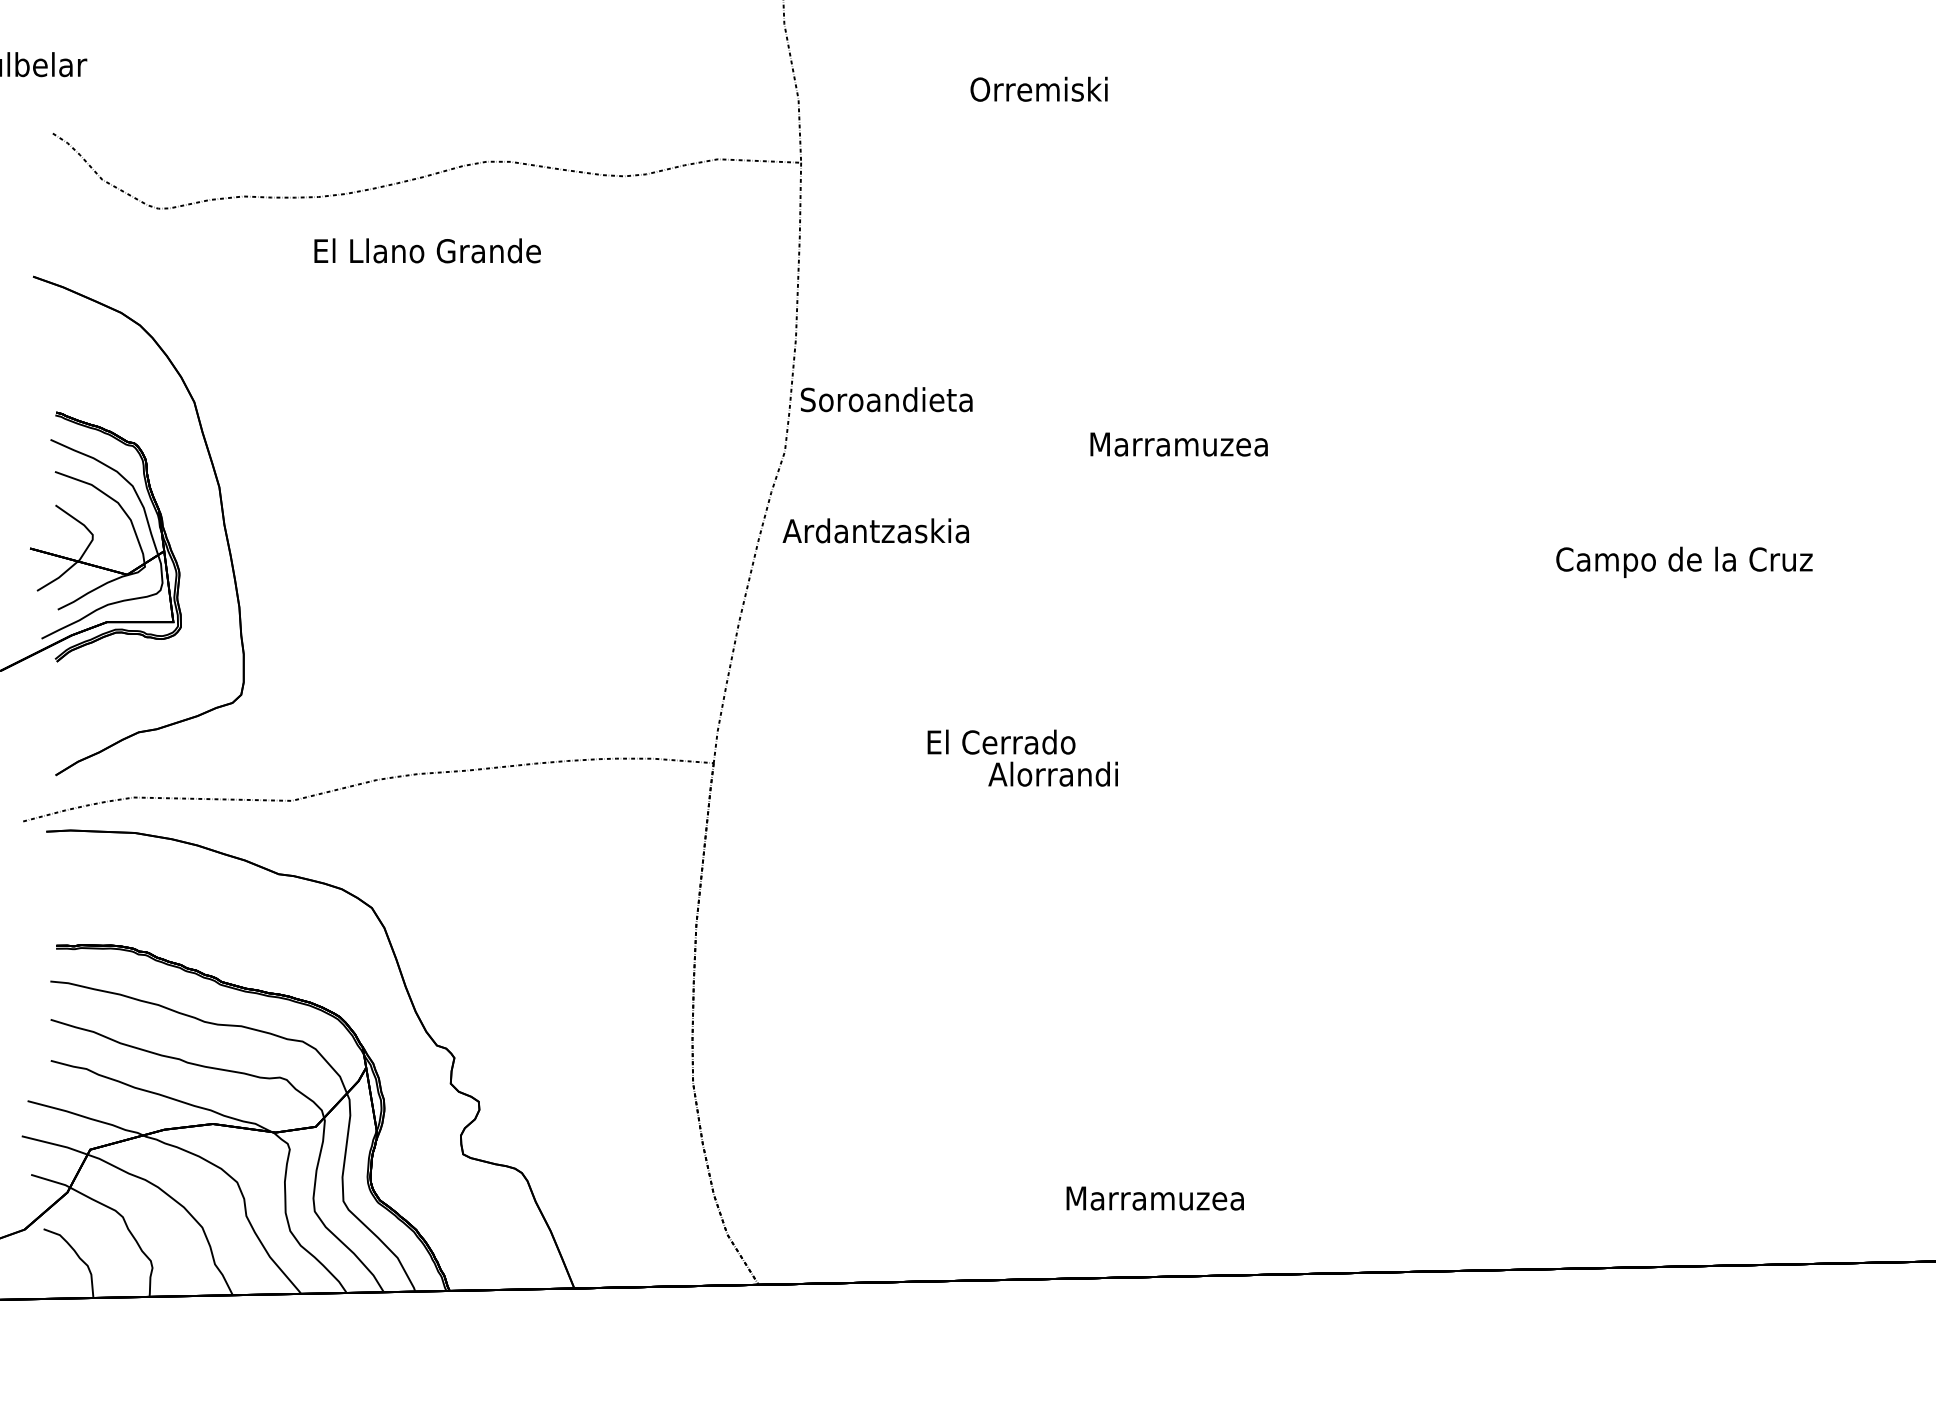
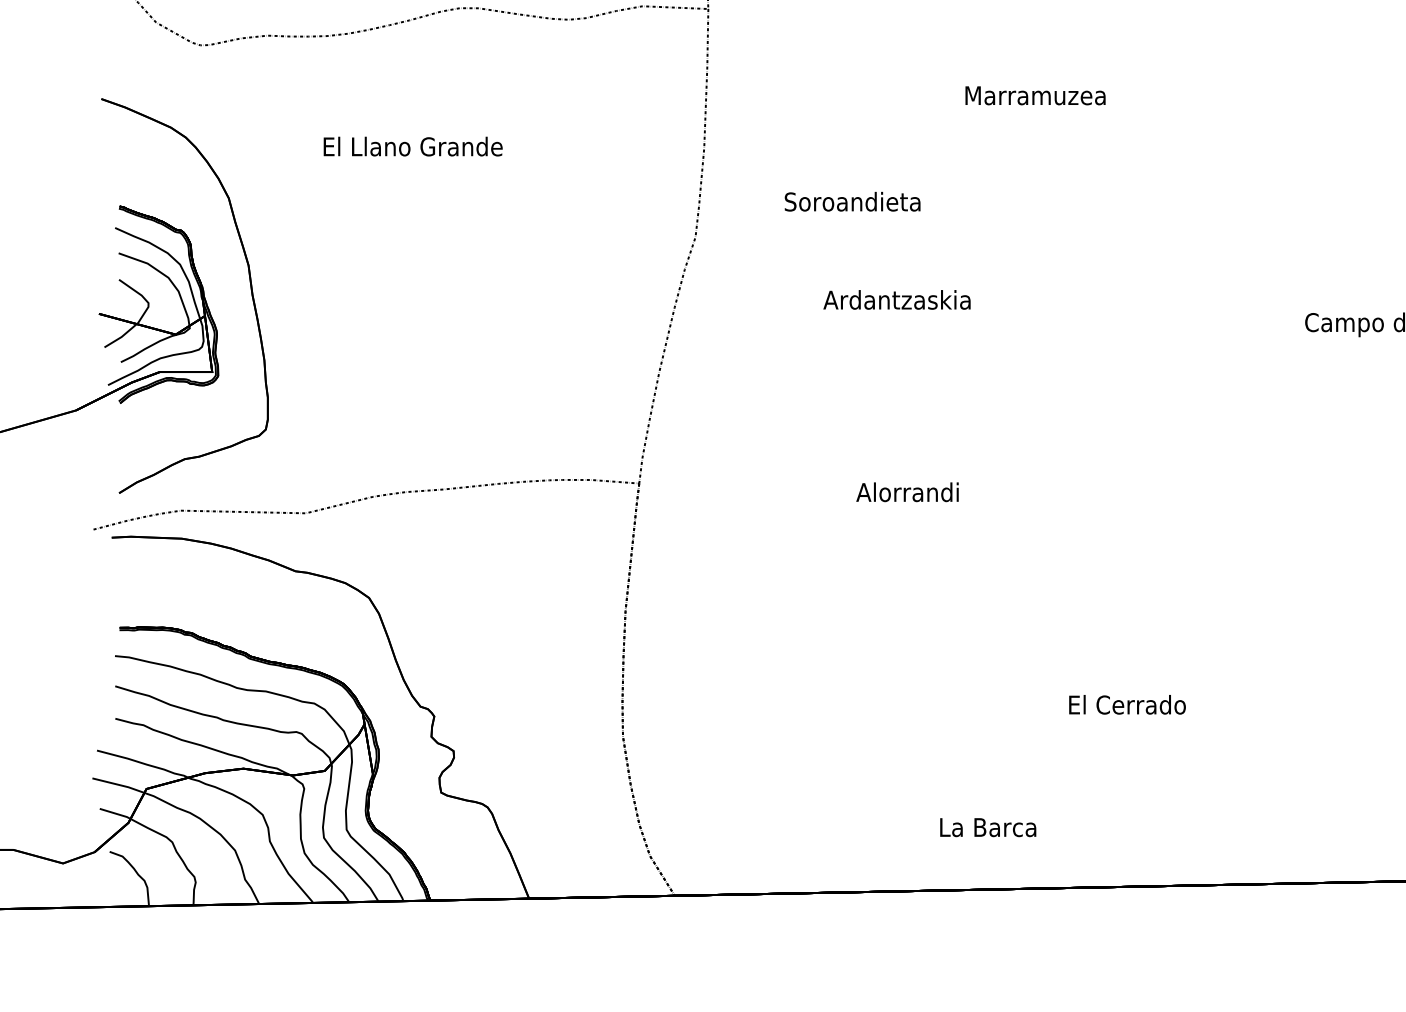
text: (427, 250) -> (413, 146), moved
text: (886, 399) -> (852, 201), moved
text: (1178, 444) -> (1035, 95), moved
text: (875, 530) -> (896, 299), moved
text: (1001, 741) -> (1127, 704), moved
text: (1154, 1198) -> (987, 827), Marramuzea -> La Barca

